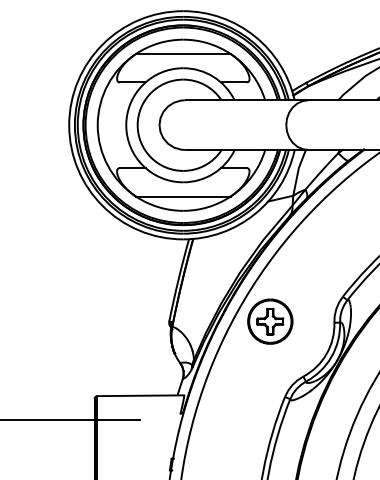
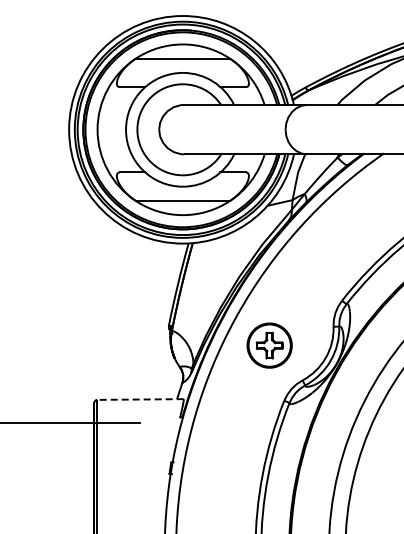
part: (270, 321) -> (269, 345), moved
line: (139, 395) -> (139, 399), solid -> dashed

